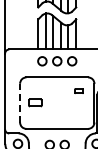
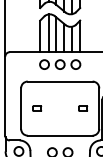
part: (78, 90) -> (82, 107), moved
line: (20, 102) -> (21, 107), dashed -> solid
part: (35, 103) -> (37, 108), size x0.62

